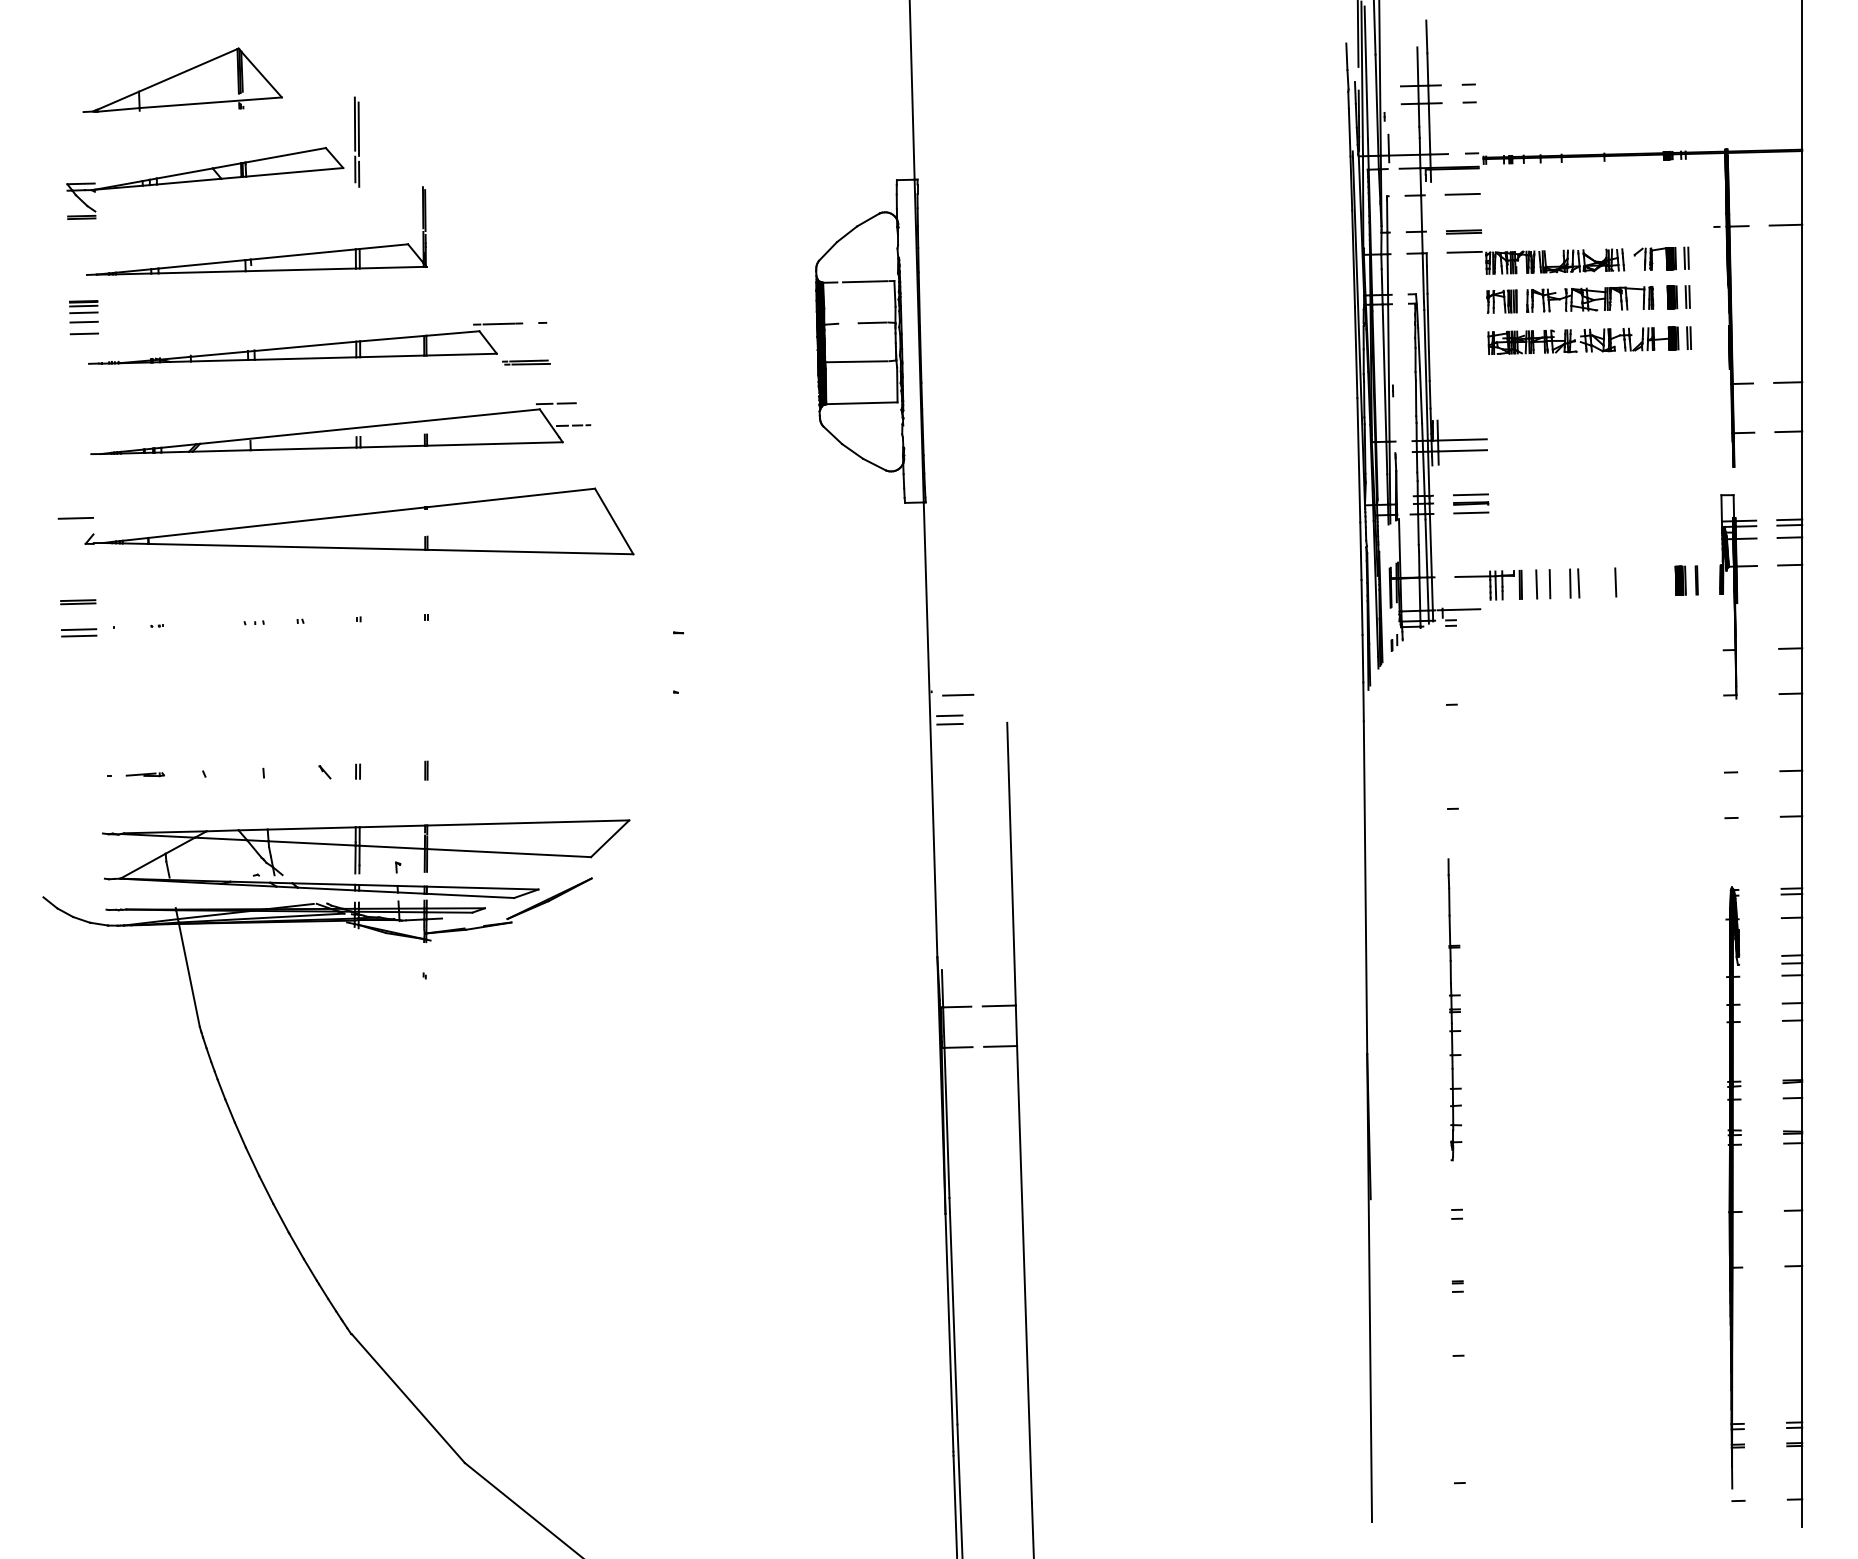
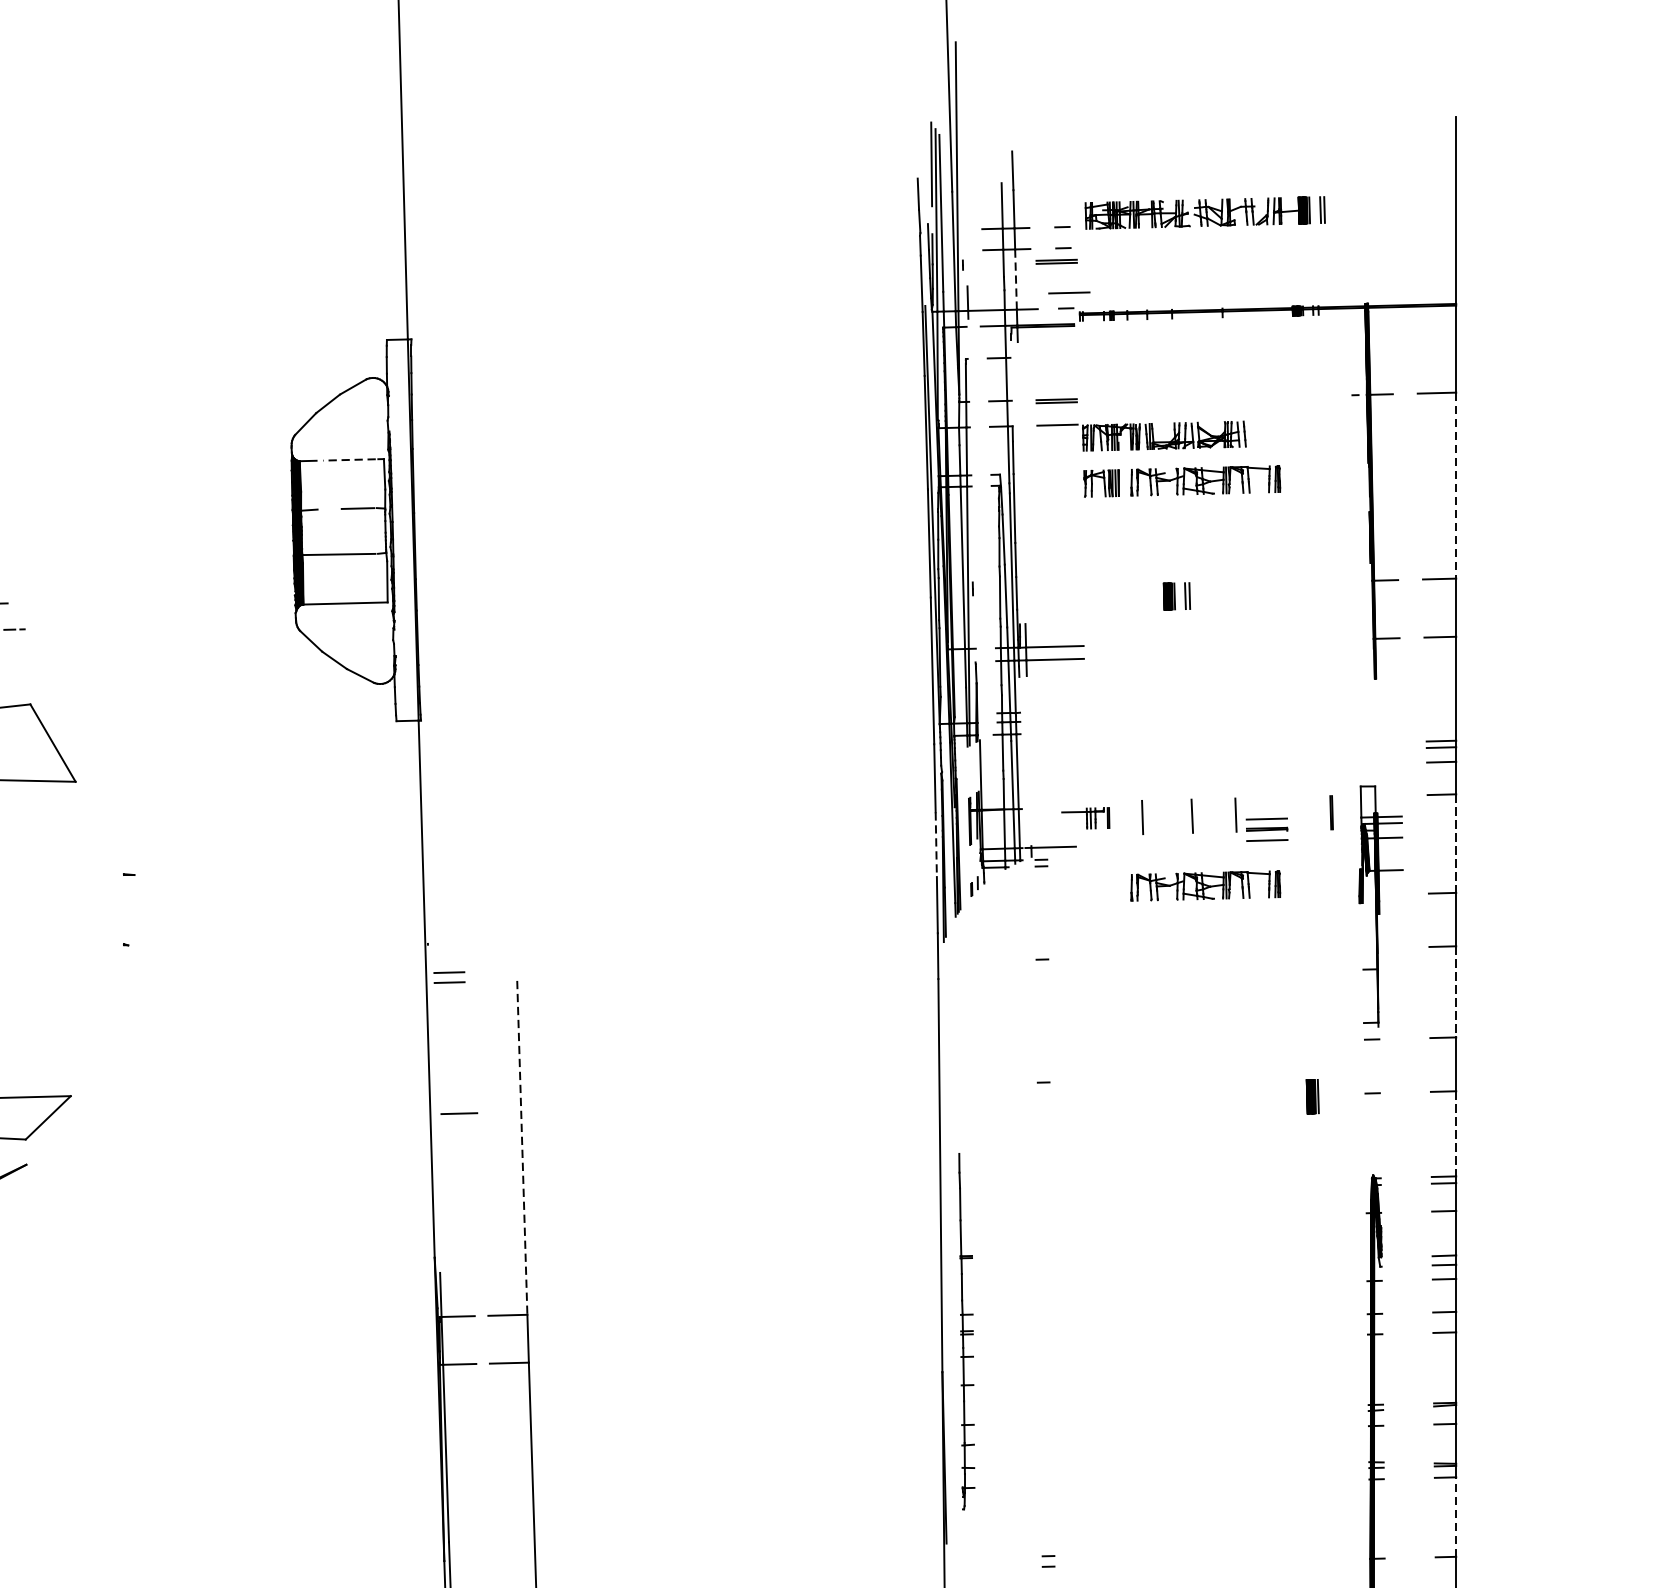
part: (1463, 113) -> (1056, 261), added
line: (1429, 129) -> (1015, 280), solid -> dashed
line: (1462, 194) -> (1069, 293), moved
part: (1661, 258) -> (1289, 432), removed
line: (864, 281) -> (348, 459), solid -> dashed
part: (1678, 297) -> (1176, 596), moved
line: (1802, 303) -> (1456, 485), solid -> dashed
part: (1589, 340) -> (1204, 212), moved
part: (1471, 503) -> (1267, 829), moved
part: (1680, 580) -> (1312, 1096), moved
line: (1570, 583) -> (1182, 816), removed
part: (1488, 584) -> (1085, 817), size x0.6
line: (1549, 584) -> (1157, 817), removed
part: (1738, 596) -> (1380, 906), moved
line: (1802, 606) -> (1456, 843), solid -> dashed
line: (1362, 607) -> (936, 844), solid -> dashed
part: (1590, 642) -> (1206, 886), added
line: (958, 694) -> (459, 1112), moved
line: (1802, 732) -> (1456, 992), solid -> dashed
line: (1802, 852) -> (1456, 1134), solid -> dashed
line: (1011, 864) -> (522, 1148), solid -> dashed
part: (1454, 1009) -> (966, 1331), moved
line: (1802, 1176) -> (1456, 1516), solid -> dashed

